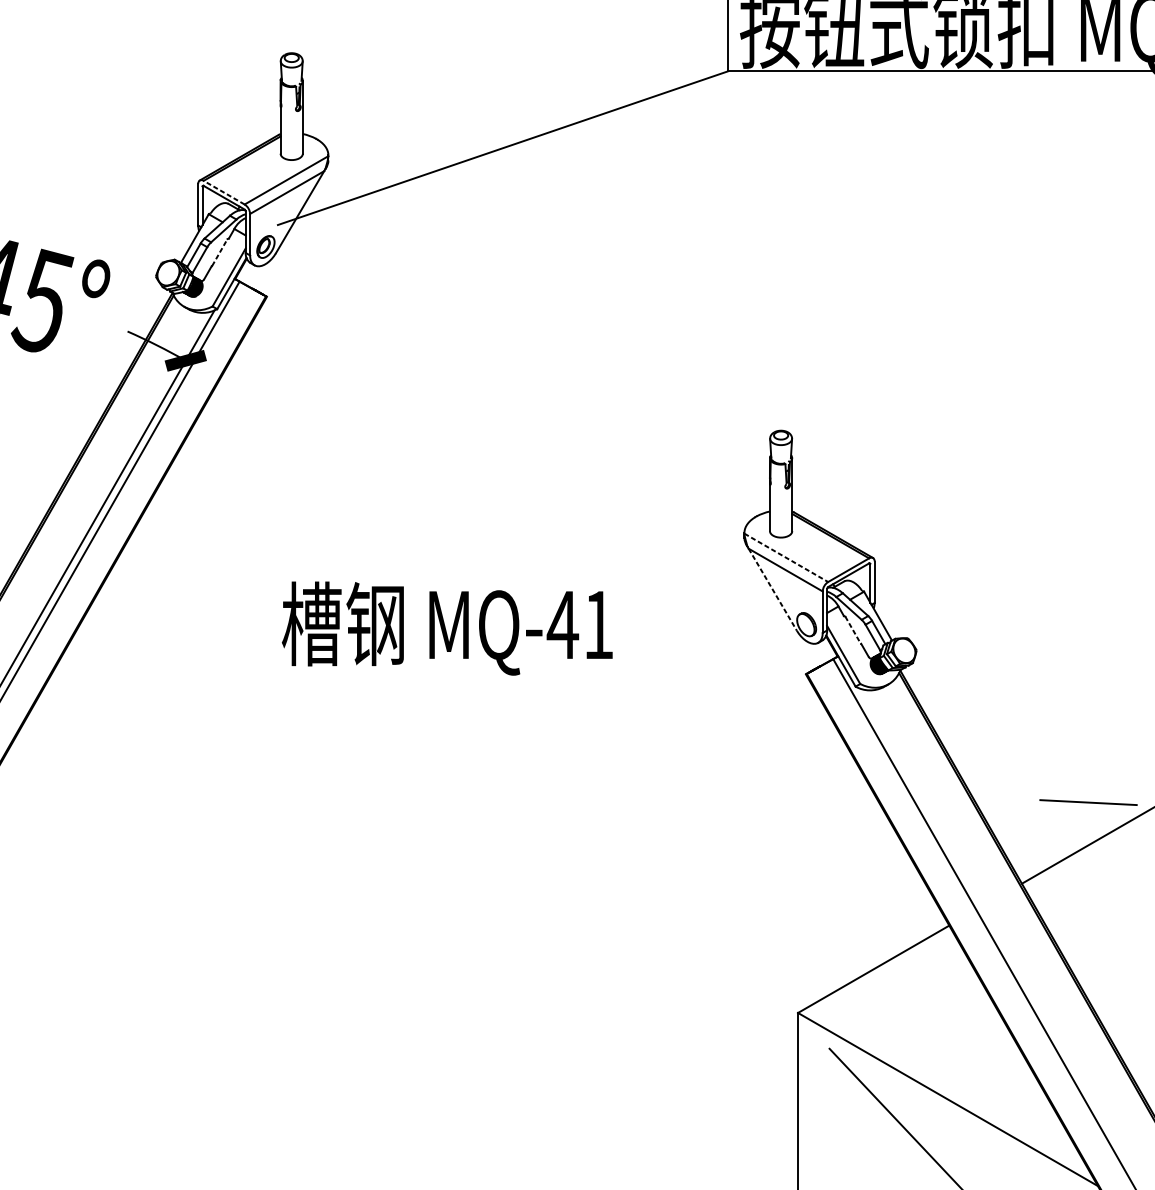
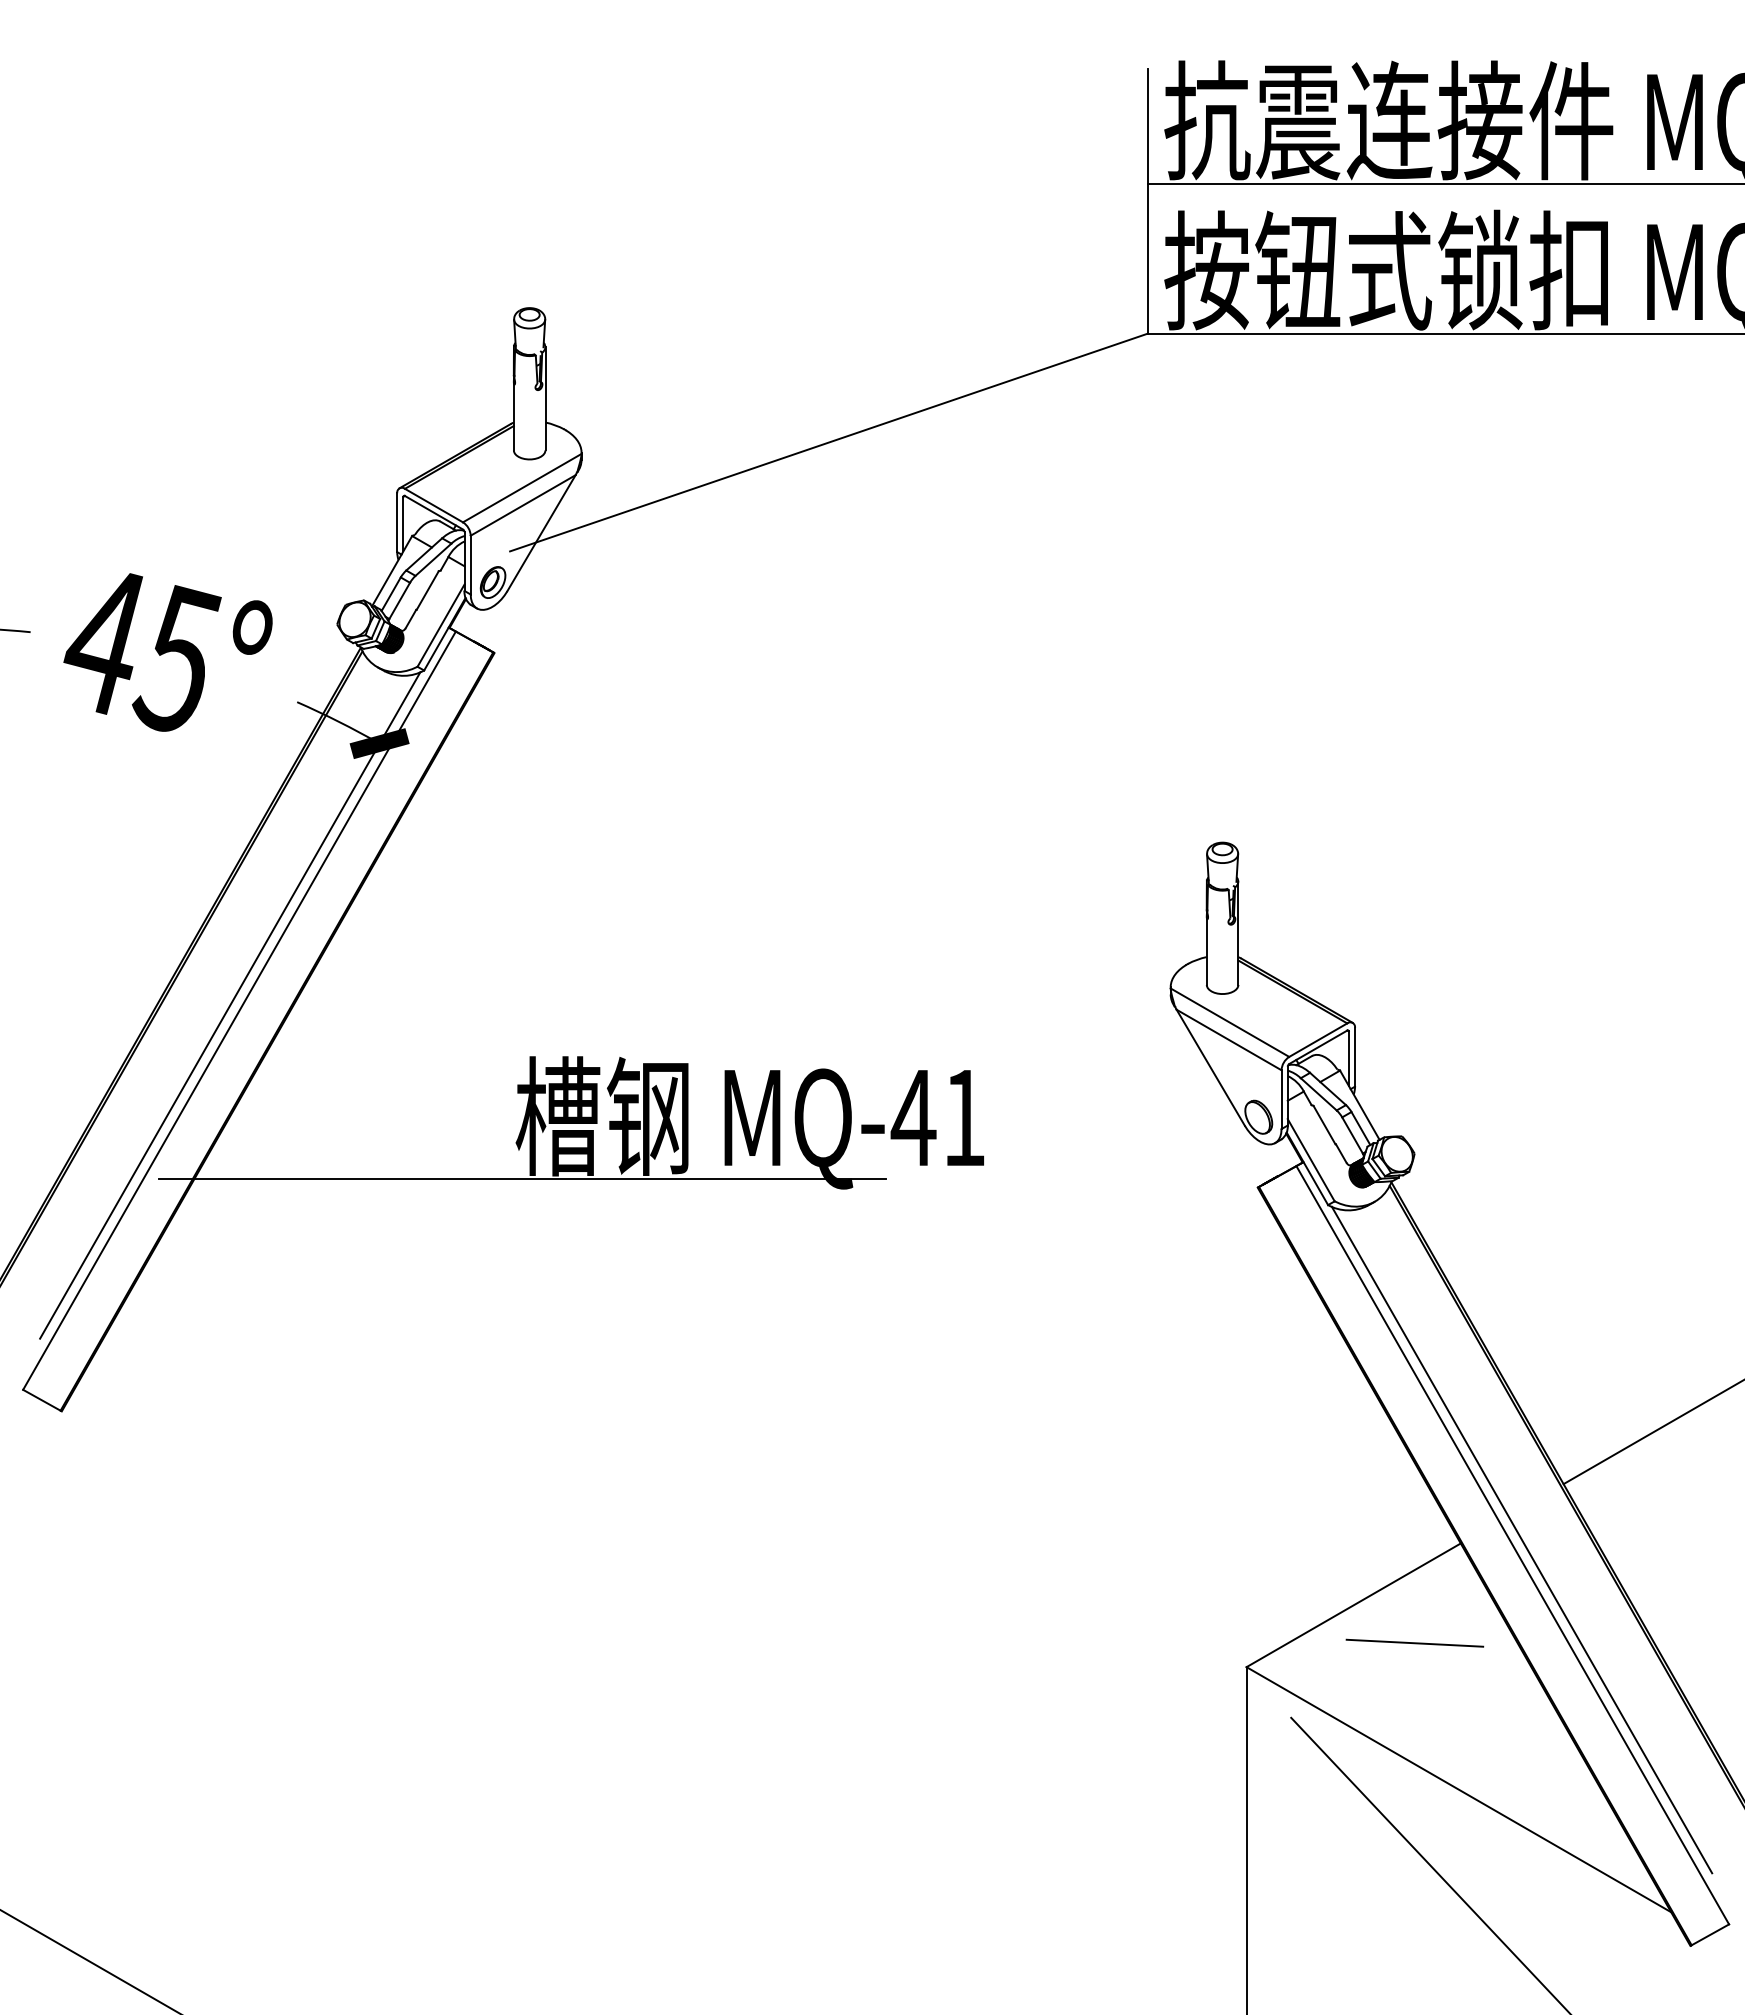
line: (223, 192) -> (433, 505), dashed -> solid
line: (219, 252) -> (427, 590), dashed -> solid
line: (786, 557) -> (1230, 1022), dashed -> solid
line: (773, 590) -> (1211, 1068), dashed -> solid
line: (853, 629) -> (1324, 1124), dashed -> solid
line: (286, 668) -> (522, 1179), added
line: (1088, 802) -> (1414, 1642), moved
line: (992, 922) -> (1521, 1539), added

